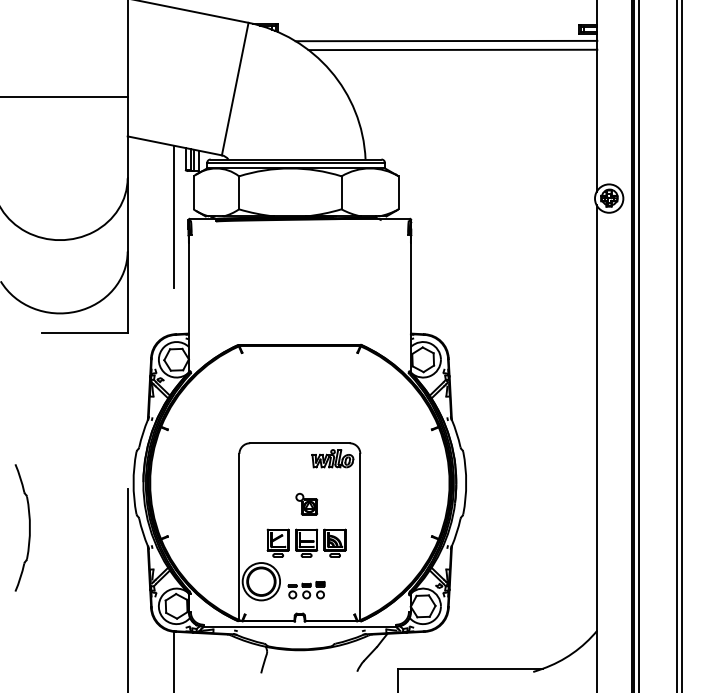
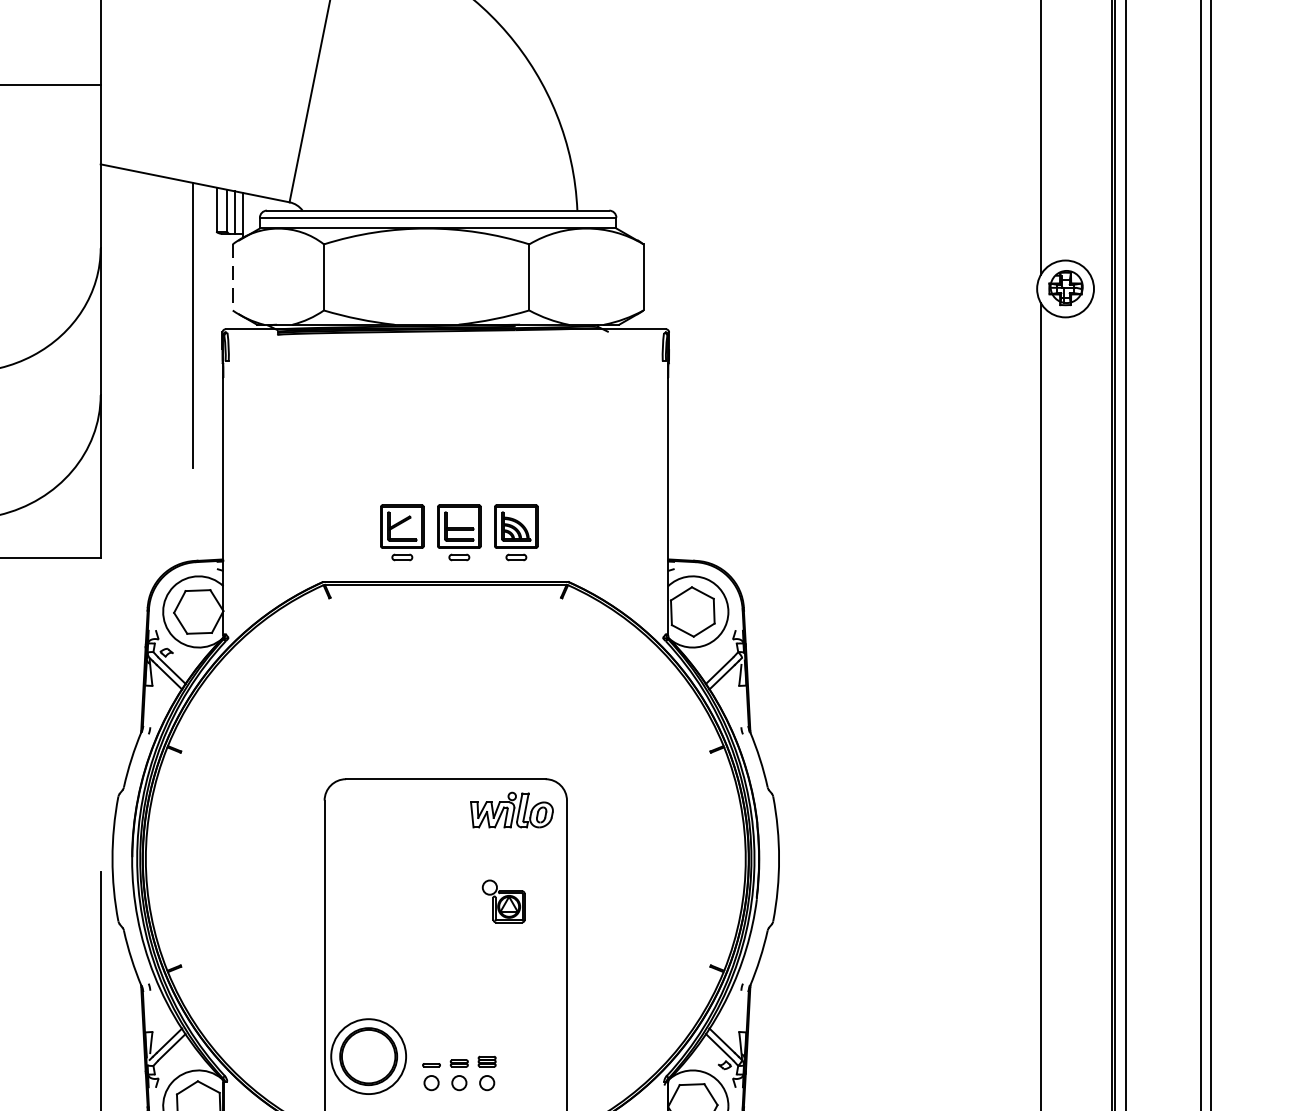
line: (193, 193) -> (232, 278), solid -> dashed
part: (306, 504) -> (503, 901), moved
part: (306, 542) -> (459, 531), moved

